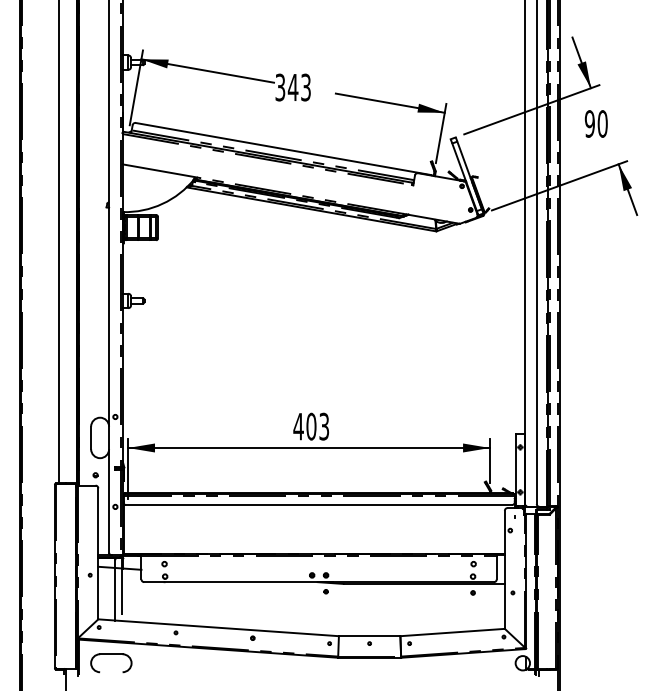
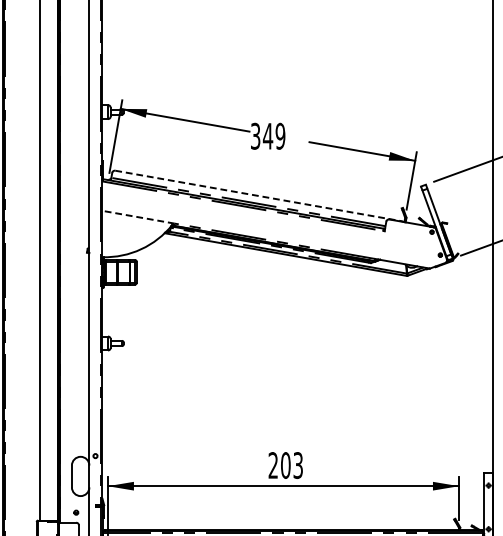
text: (305, 87) -> (280, 136), 343 -> 349
line: (283, 149) -> (258, 196), solid -> dashed
line: (159, 170) -> (138, 216), solid -> dashed
text: (298, 426) -> (273, 465), 403 -> 203

